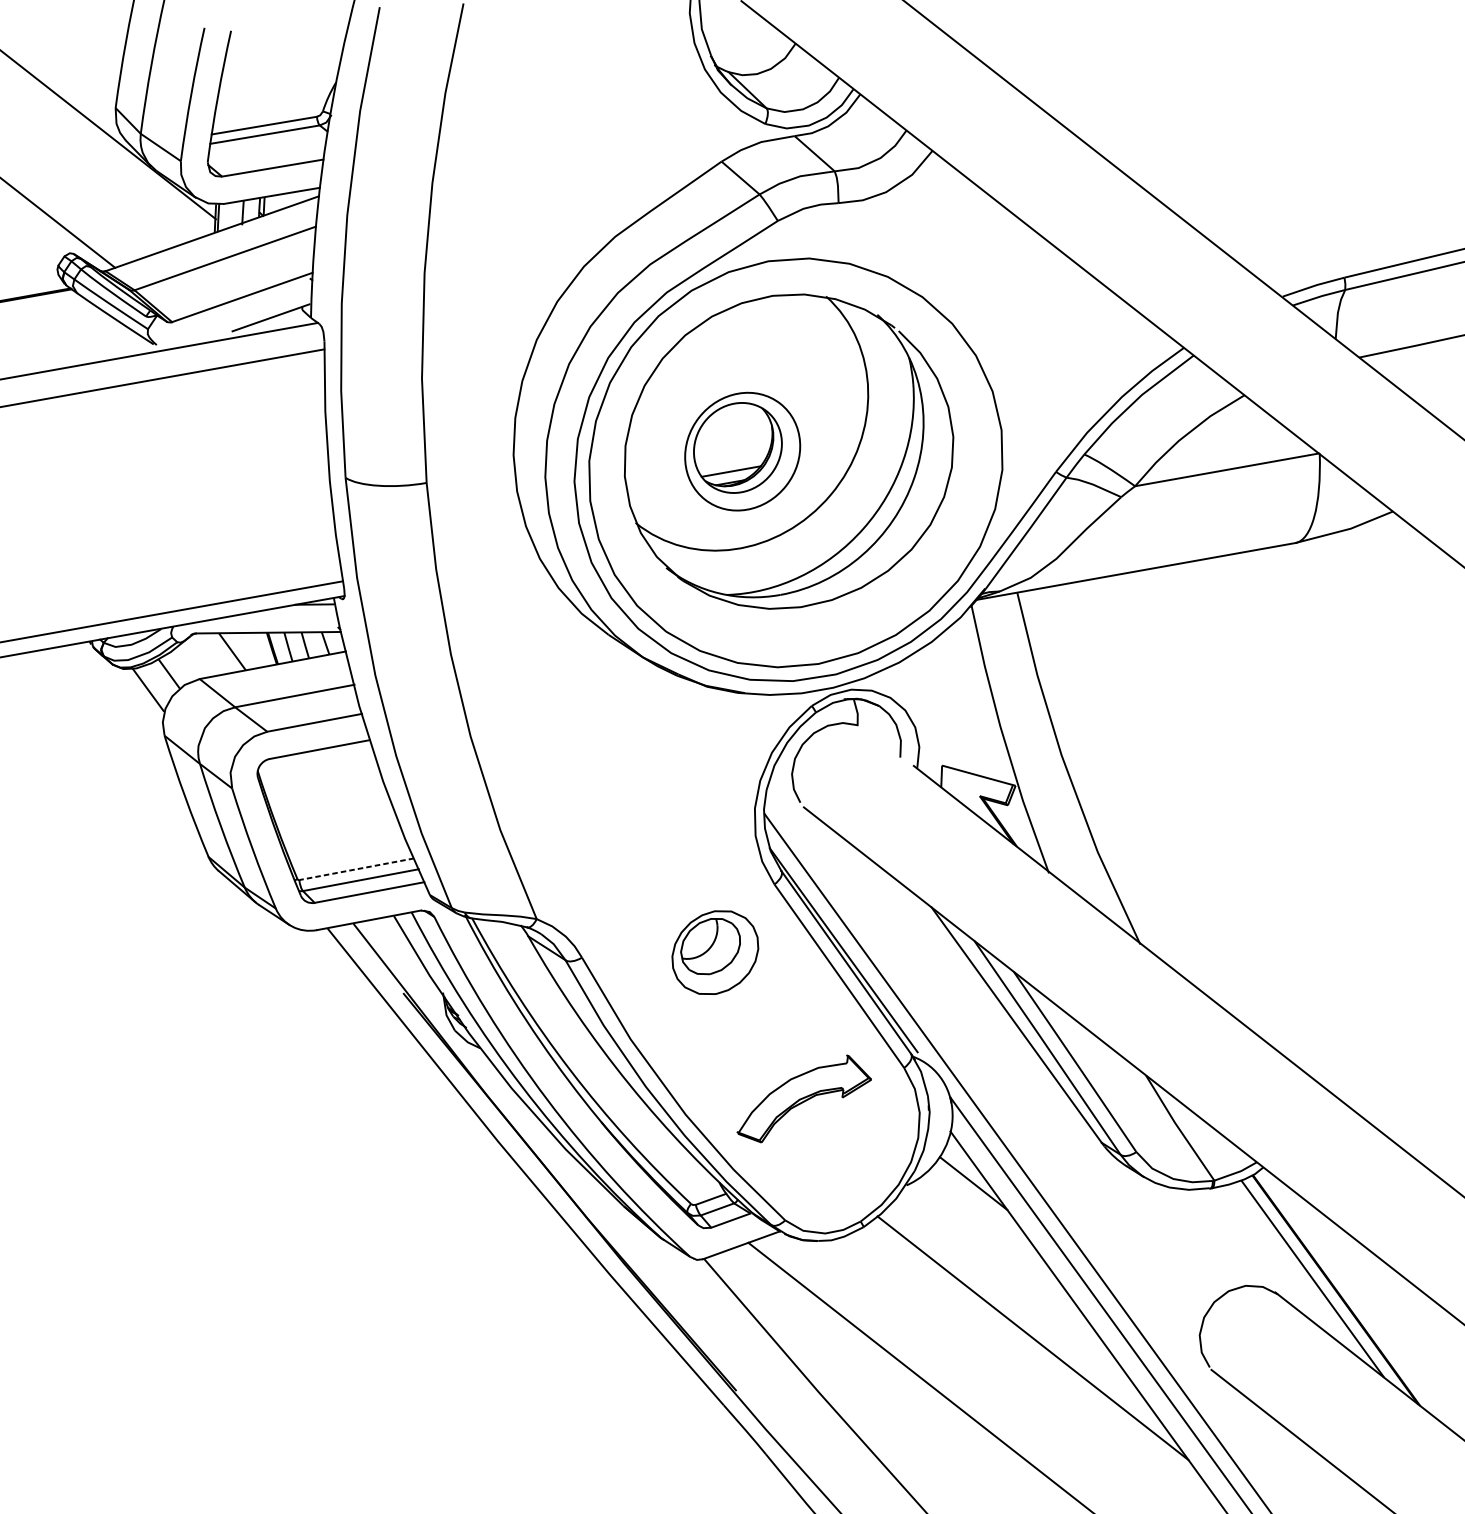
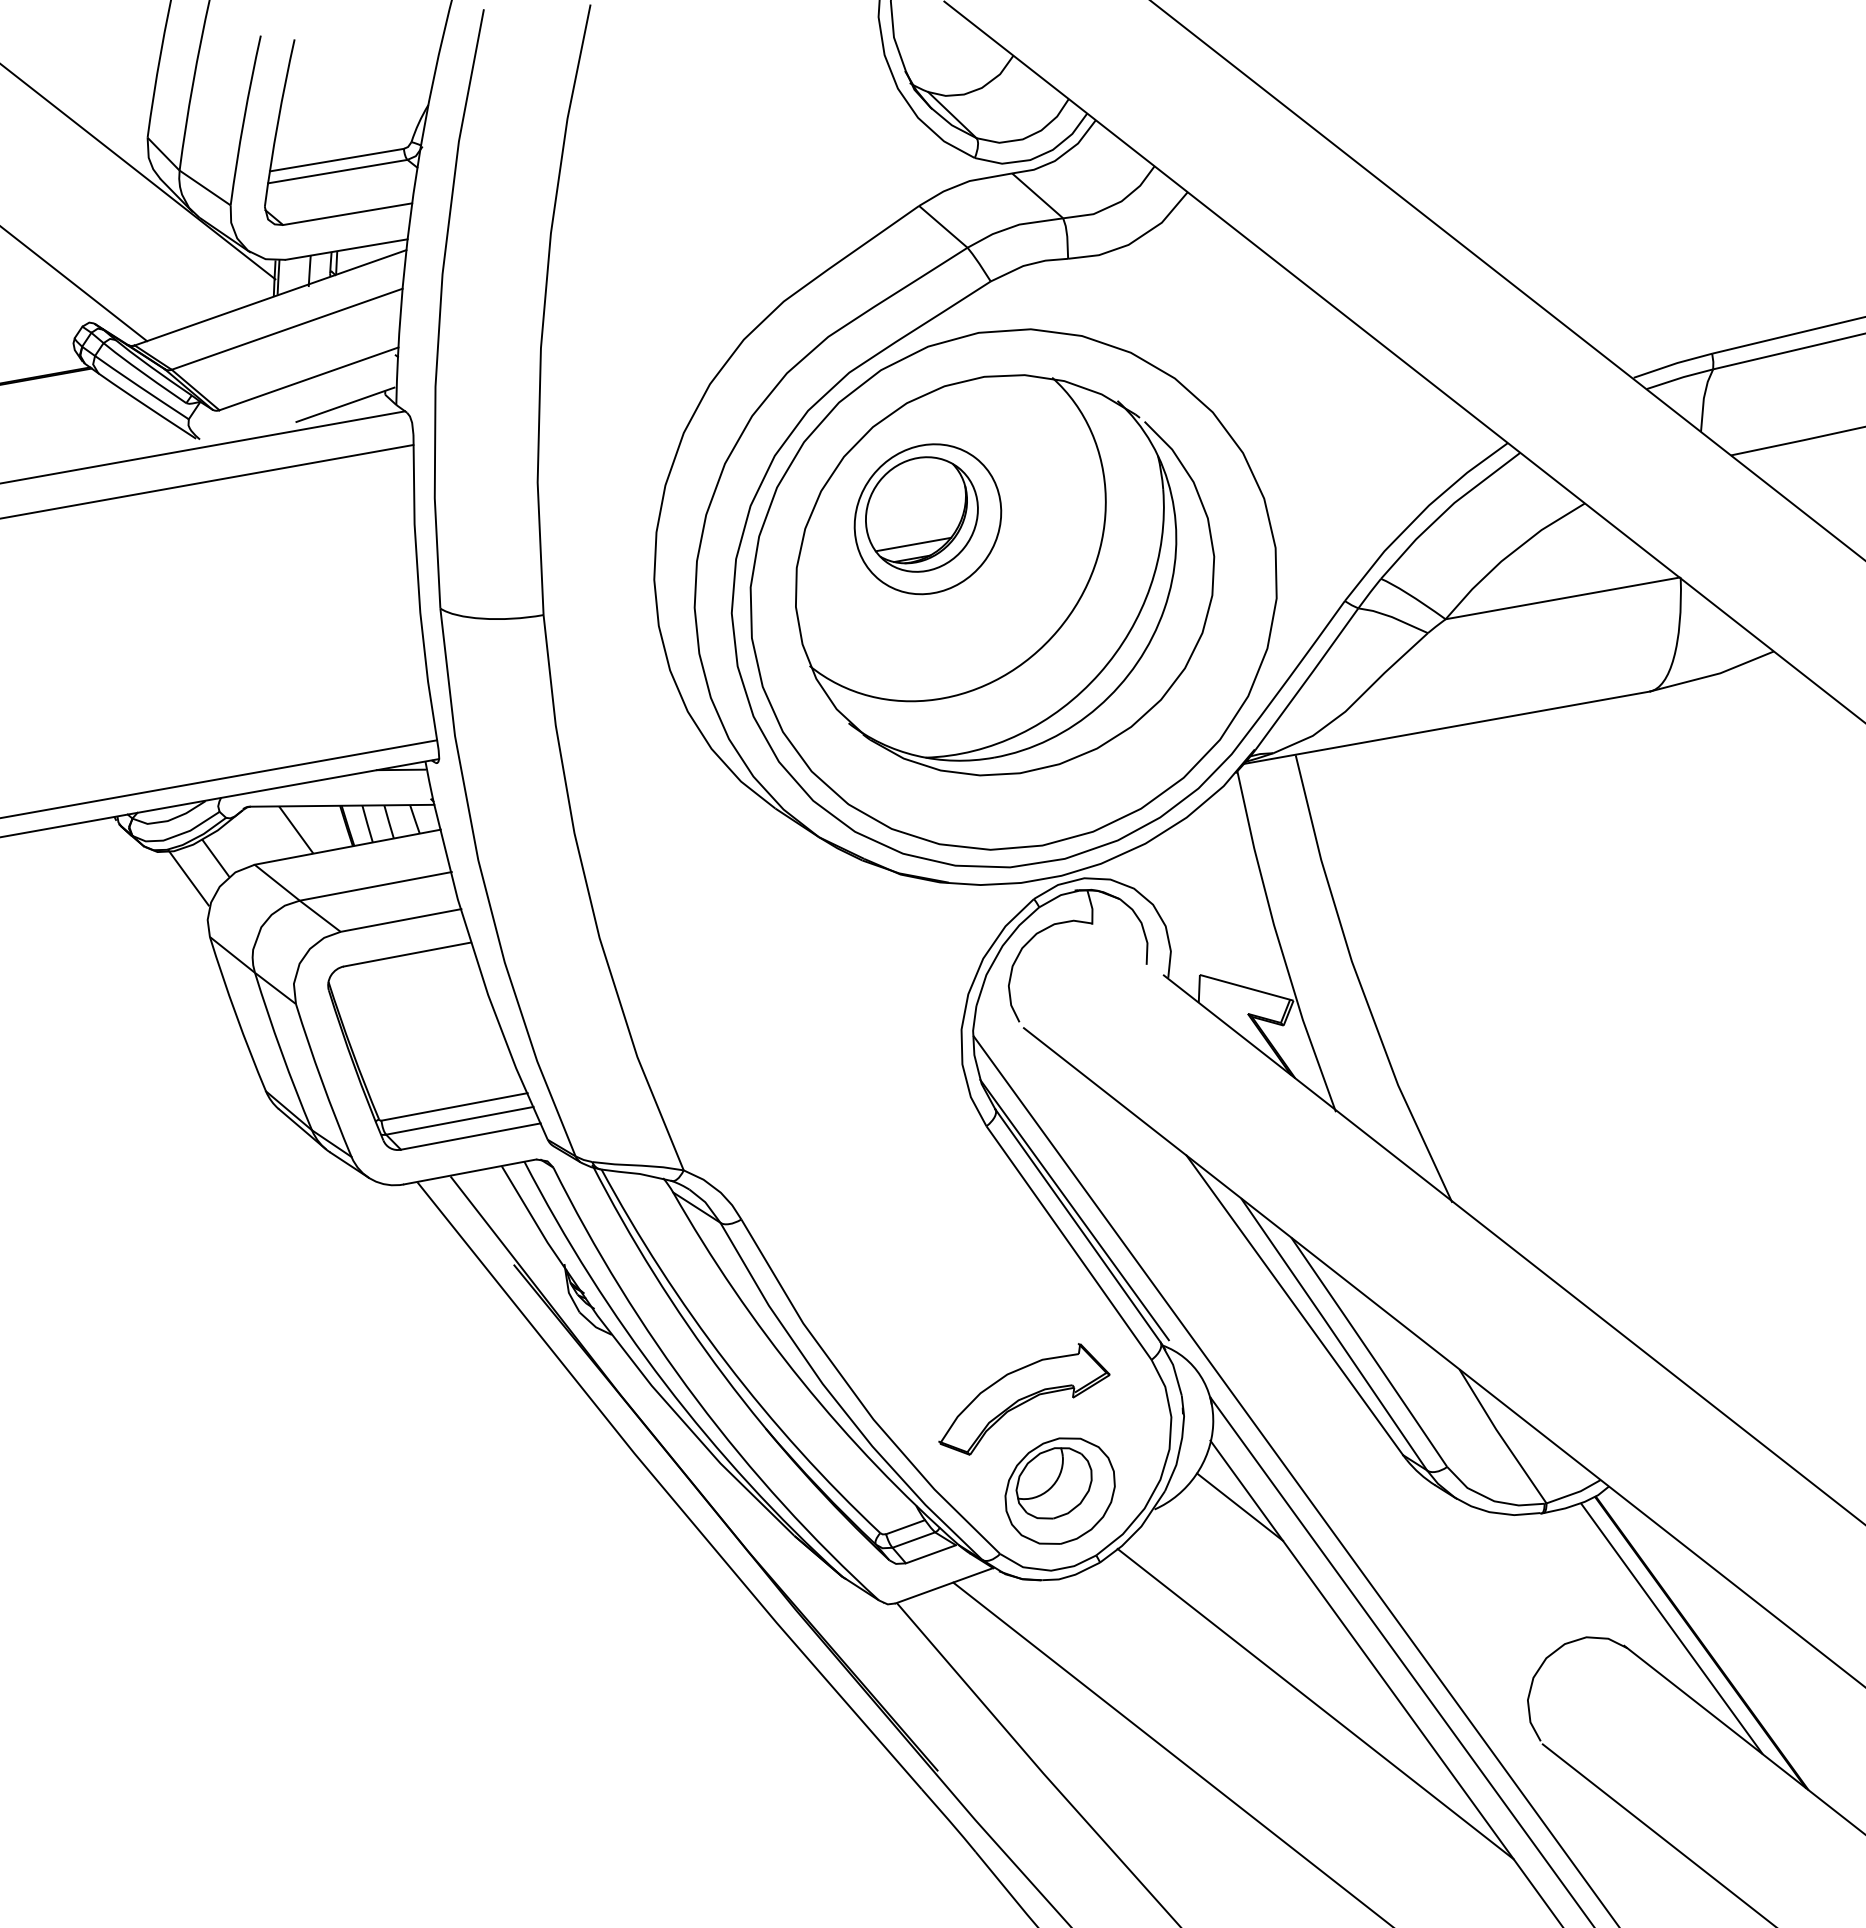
part: (742, 451) -> (927, 519), moved
line: (356, 869) -> (454, 1107), dashed -> solid
part: (714, 952) -> (1059, 1490), moved

